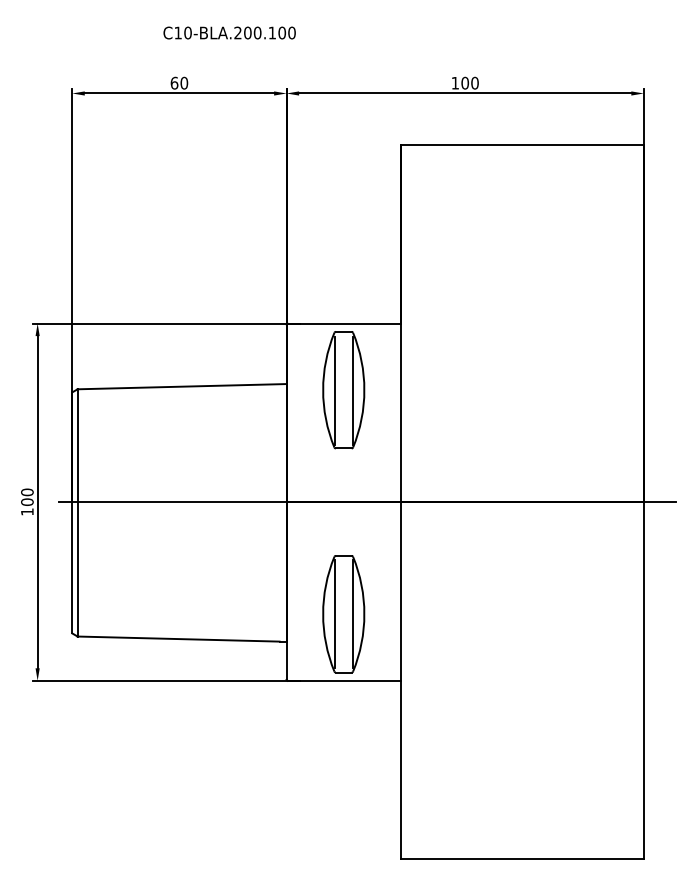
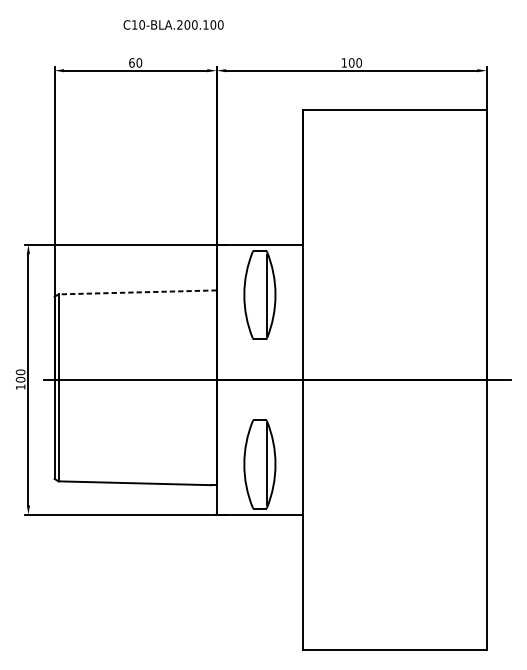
line: (182, 386) -> (137, 292), solid -> dashed
line: (334, 390) -> (252, 295), removed
line: (334, 613) -> (252, 463), removed

